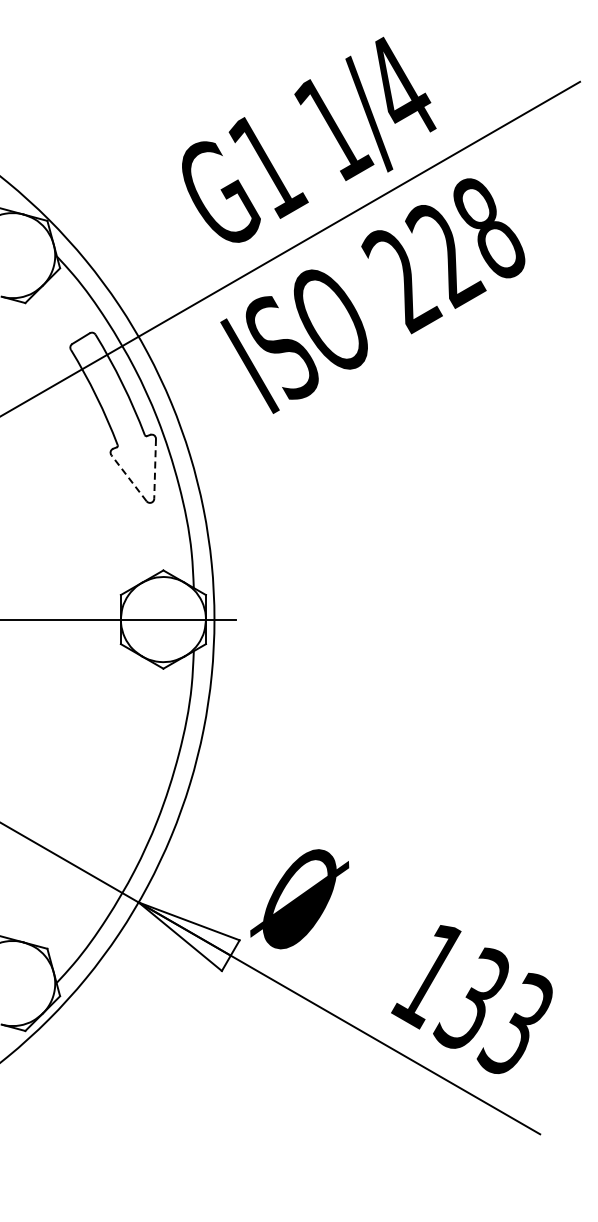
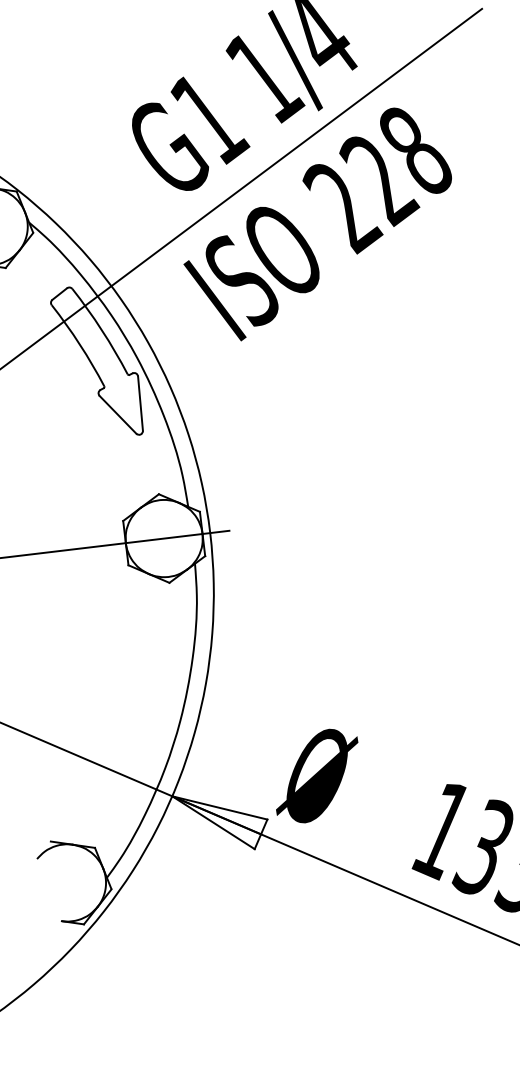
line: (155, 468) -> (140, 403), dashed -> solid
line: (129, 478) -> (118, 414), dashed -> solid

